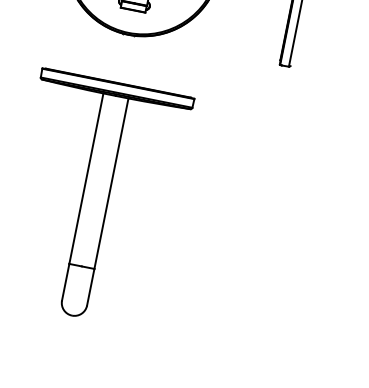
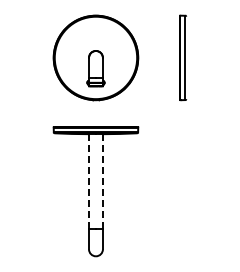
line: (86, 180) -> (89, 182), solid -> dashed
line: (110, 183) -> (102, 181), solid -> dashed

